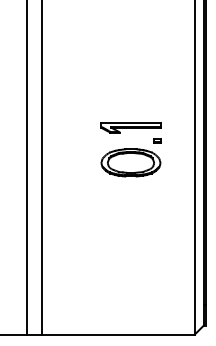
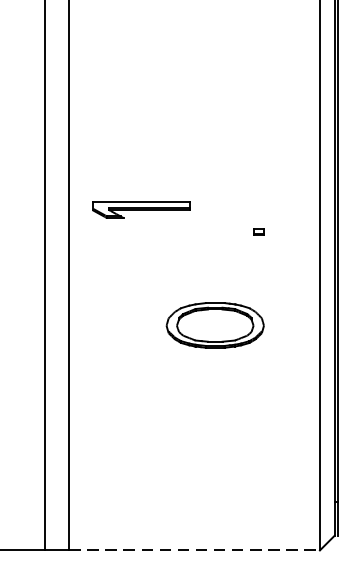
part: (130, 127) -> (140, 209), moved
part: (130, 162) -> (214, 324), moved
line: (118, 334) -> (194, 550), solid -> dashed

